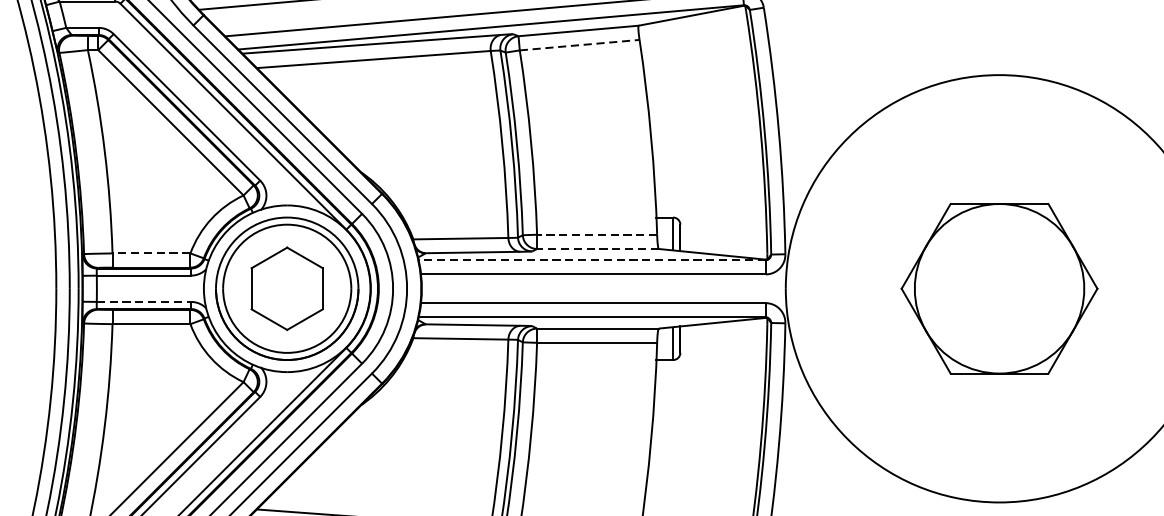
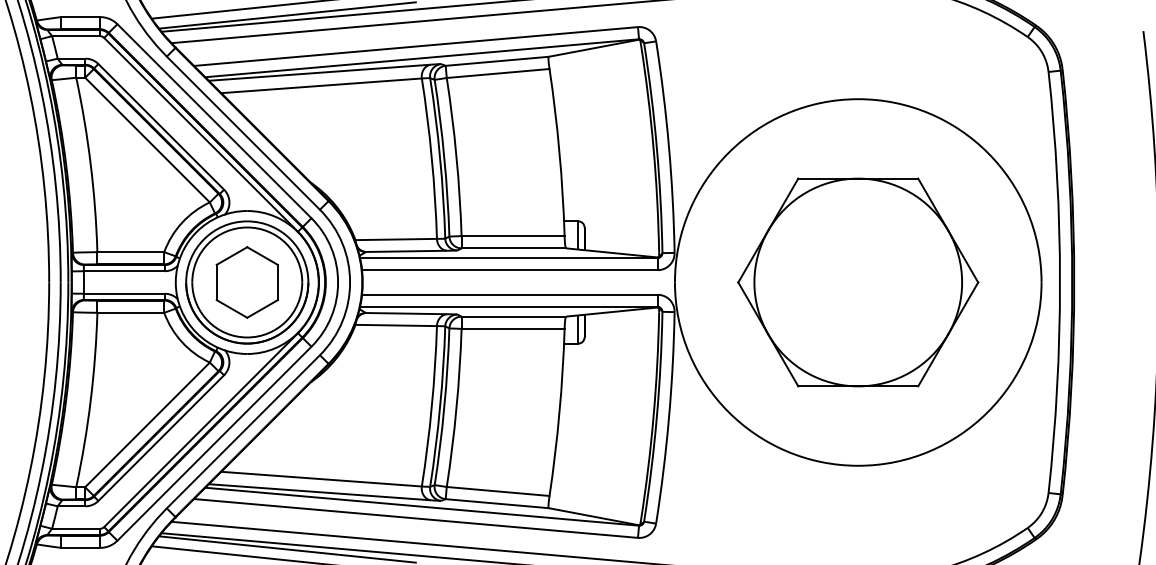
line: (580, 45) -> (498, 73), dashed -> solid
line: (597, 235) -> (513, 236), dashed -> solid
line: (597, 249) -> (513, 248), dashed -> solid
line: (151, 253) -> (130, 252), dashed -> solid
line: (591, 259) -> (508, 257), dashed -> solid
part: (999, 288) -> (858, 282), size x1.43
line: (144, 301) -> (124, 293), dashed -> solid

